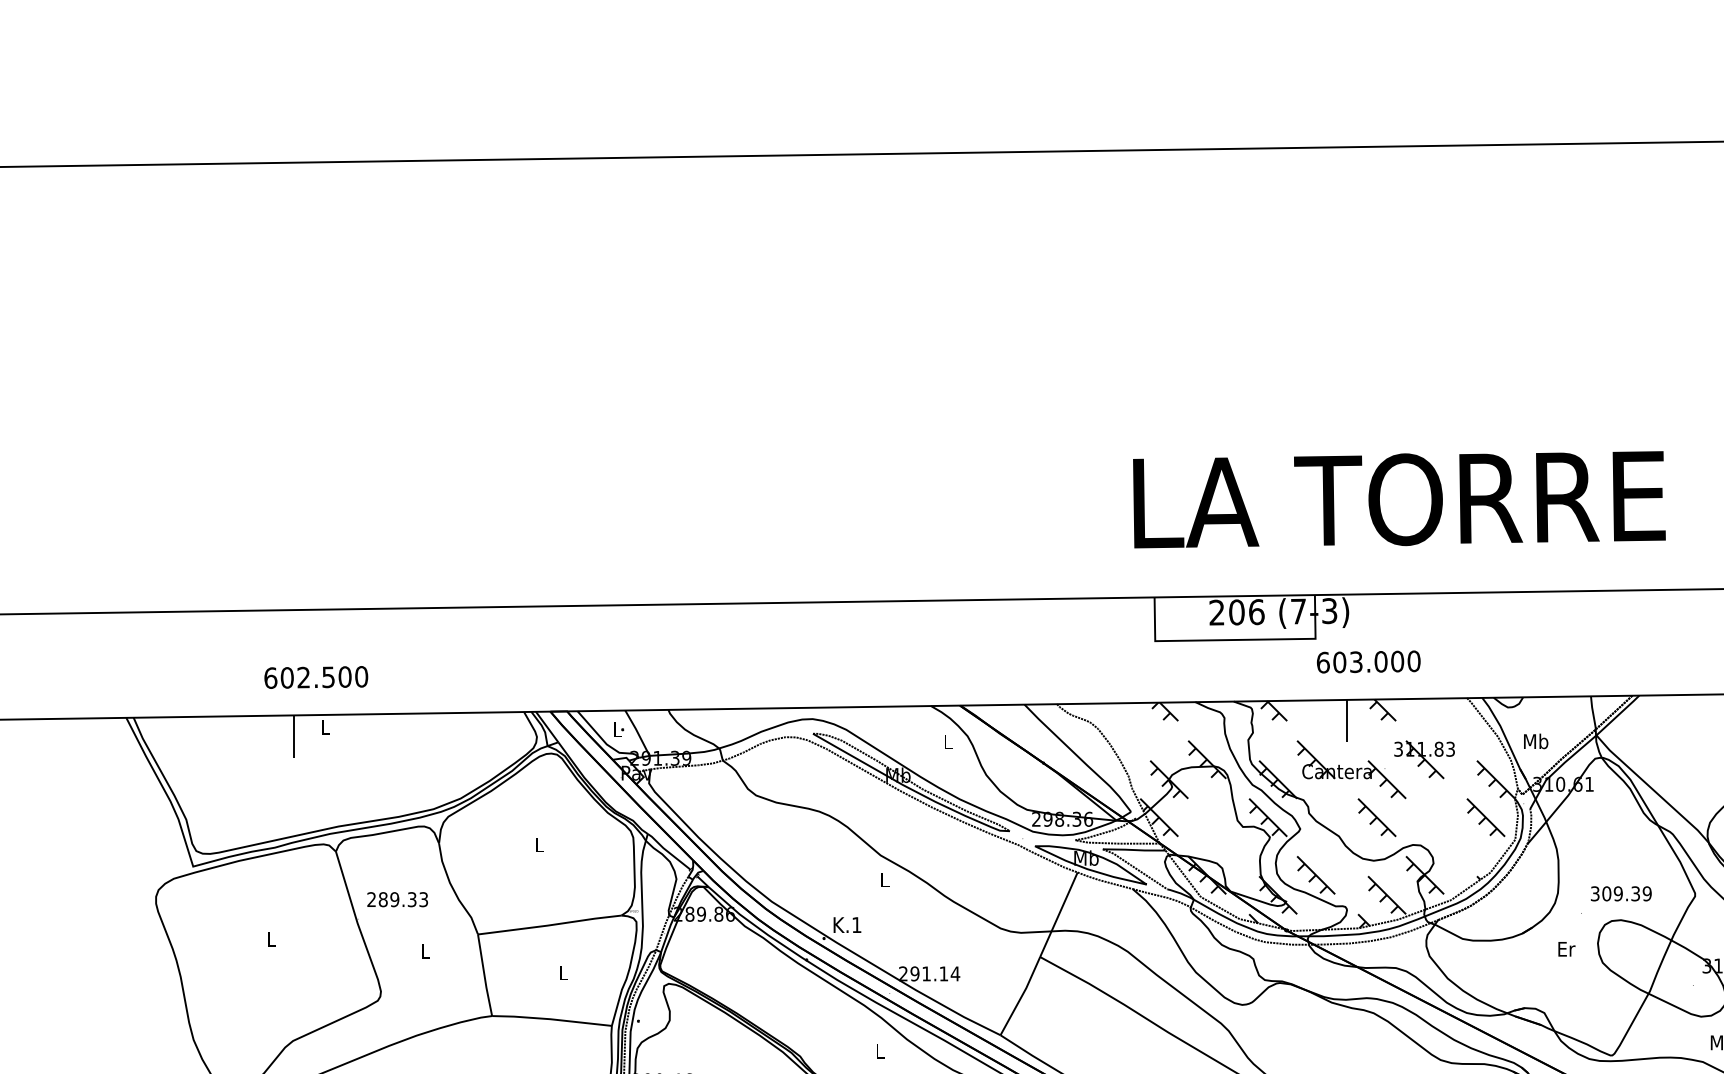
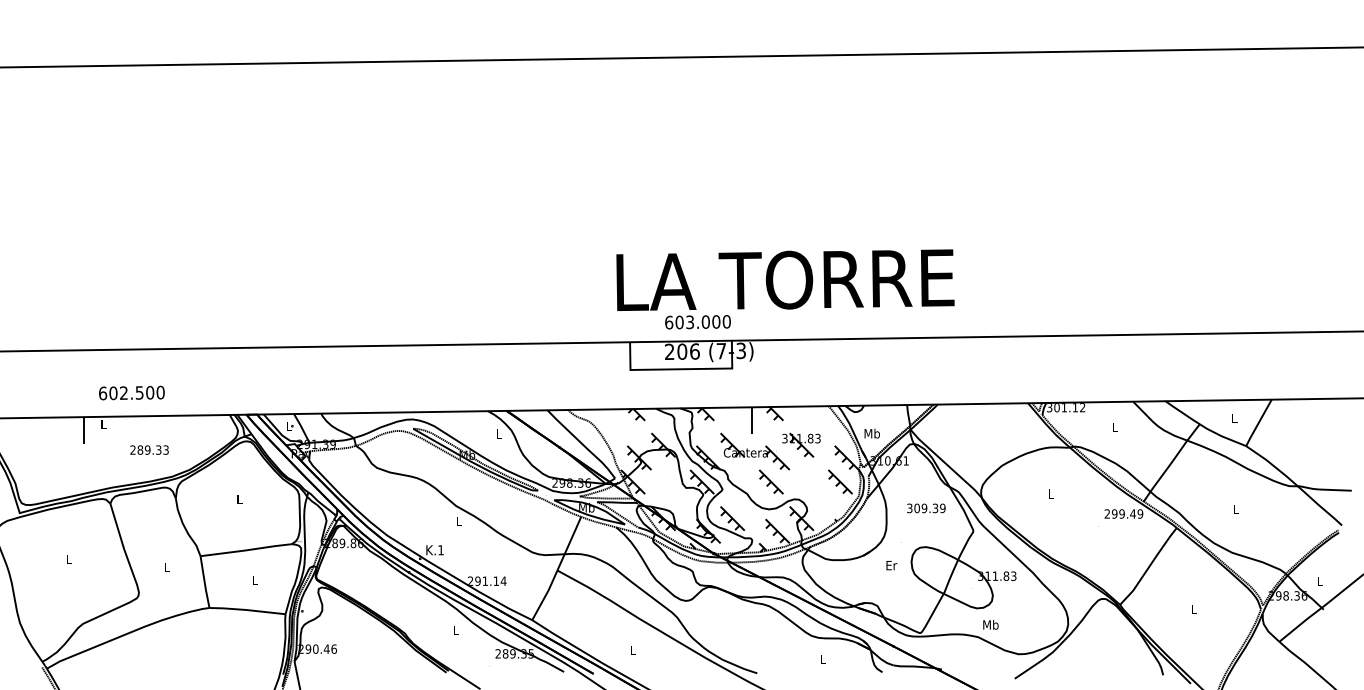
text: (1367, 662) -> (697, 322), moved
text: (315, 676) -> (131, 392), moved
text: (1621, 893) -> (926, 508), moved
text: (397, 898) -> (149, 449), moved

